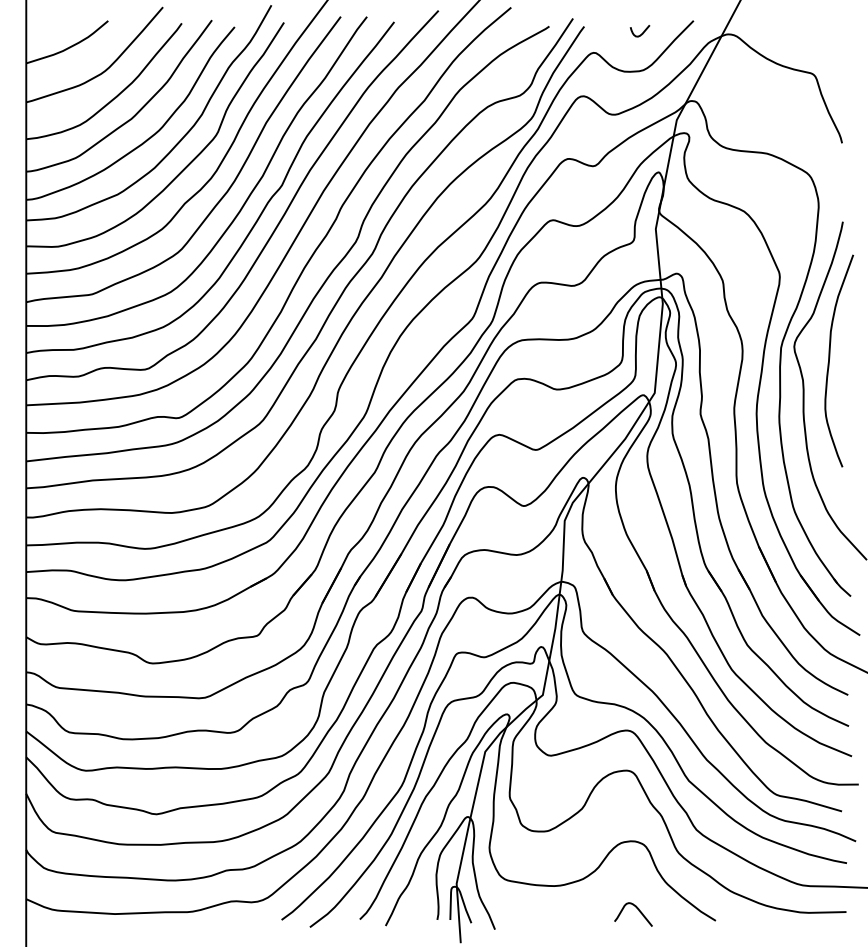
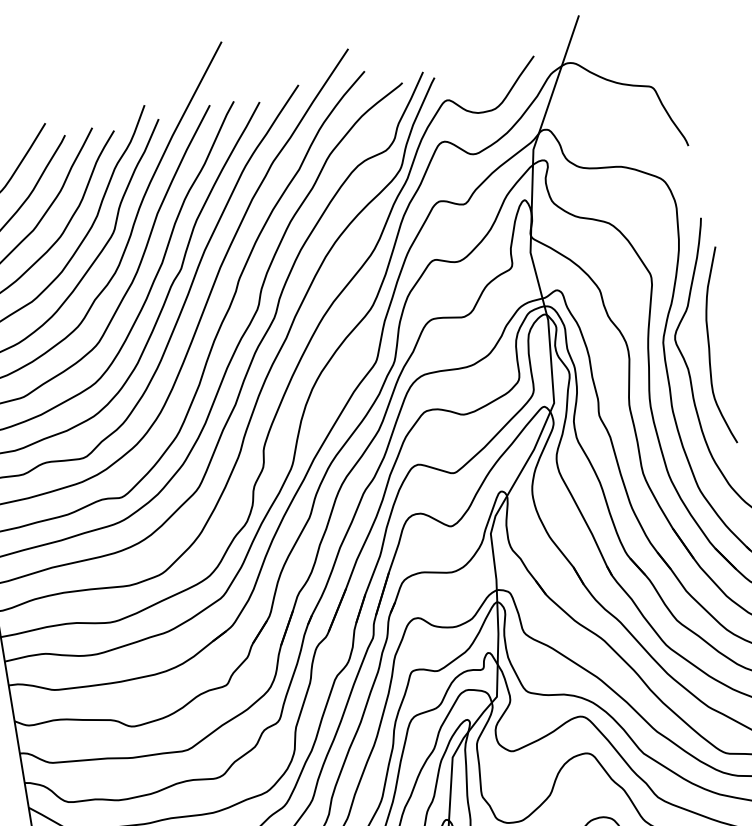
curve: (641, 33) -> (488, 75), removed

